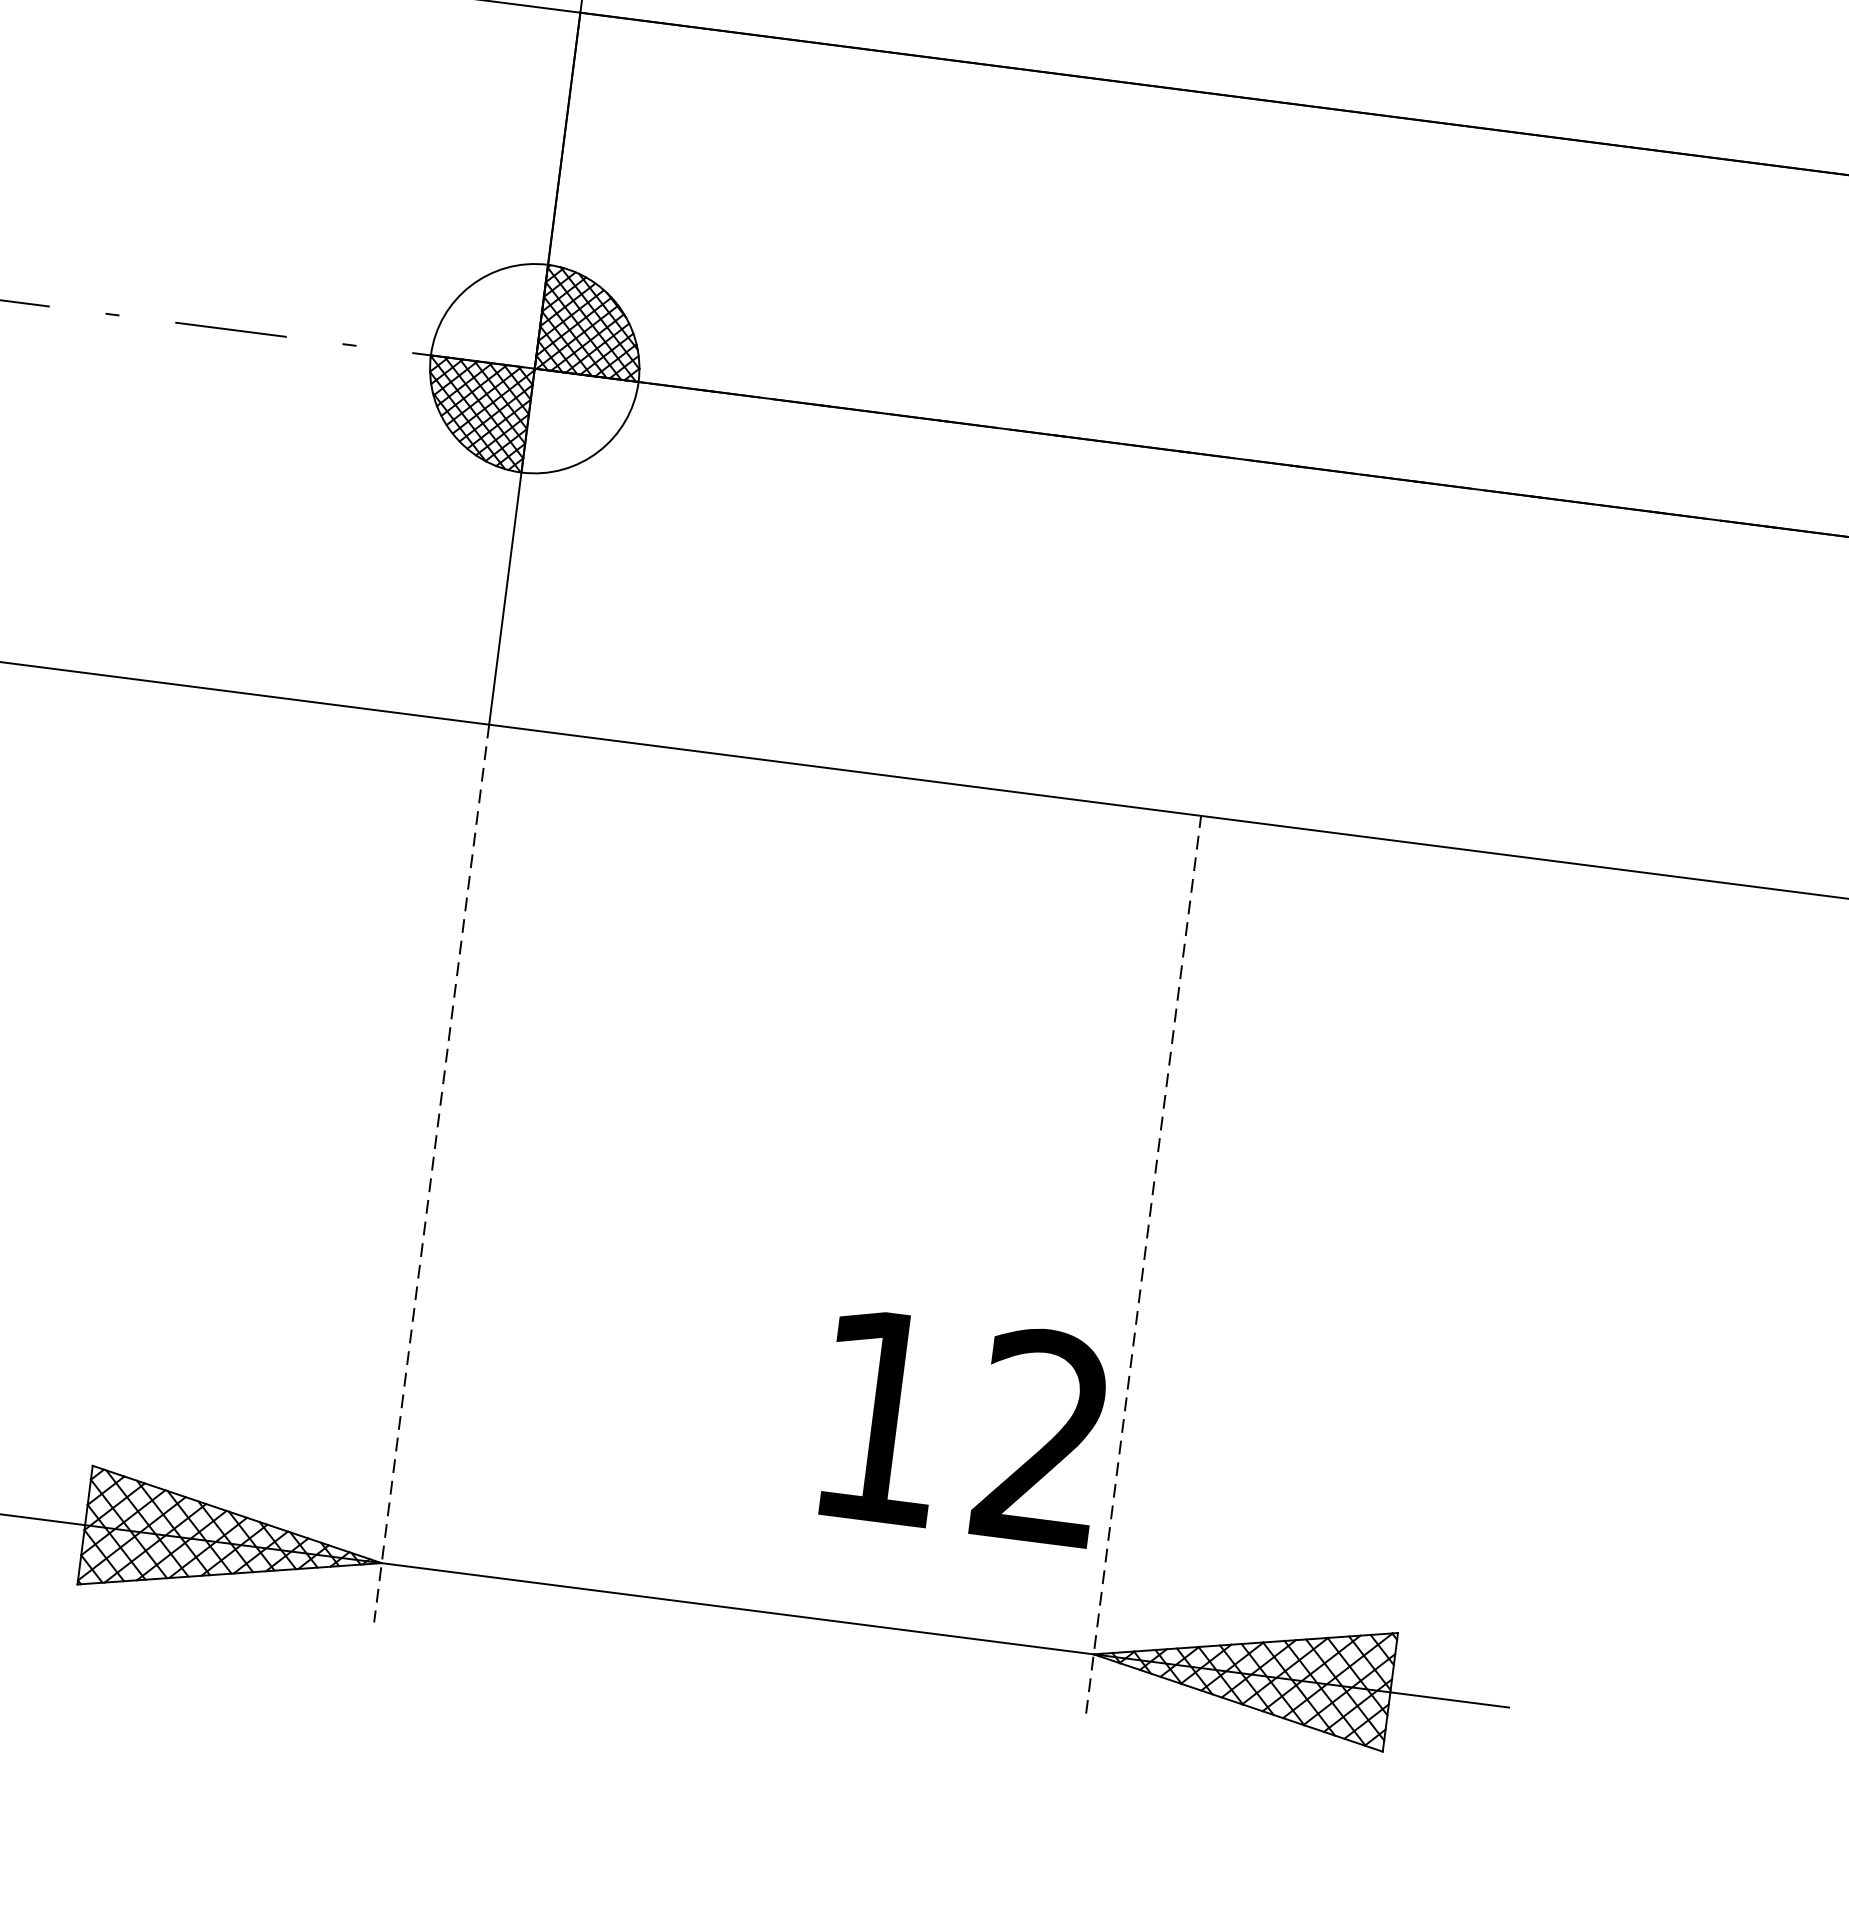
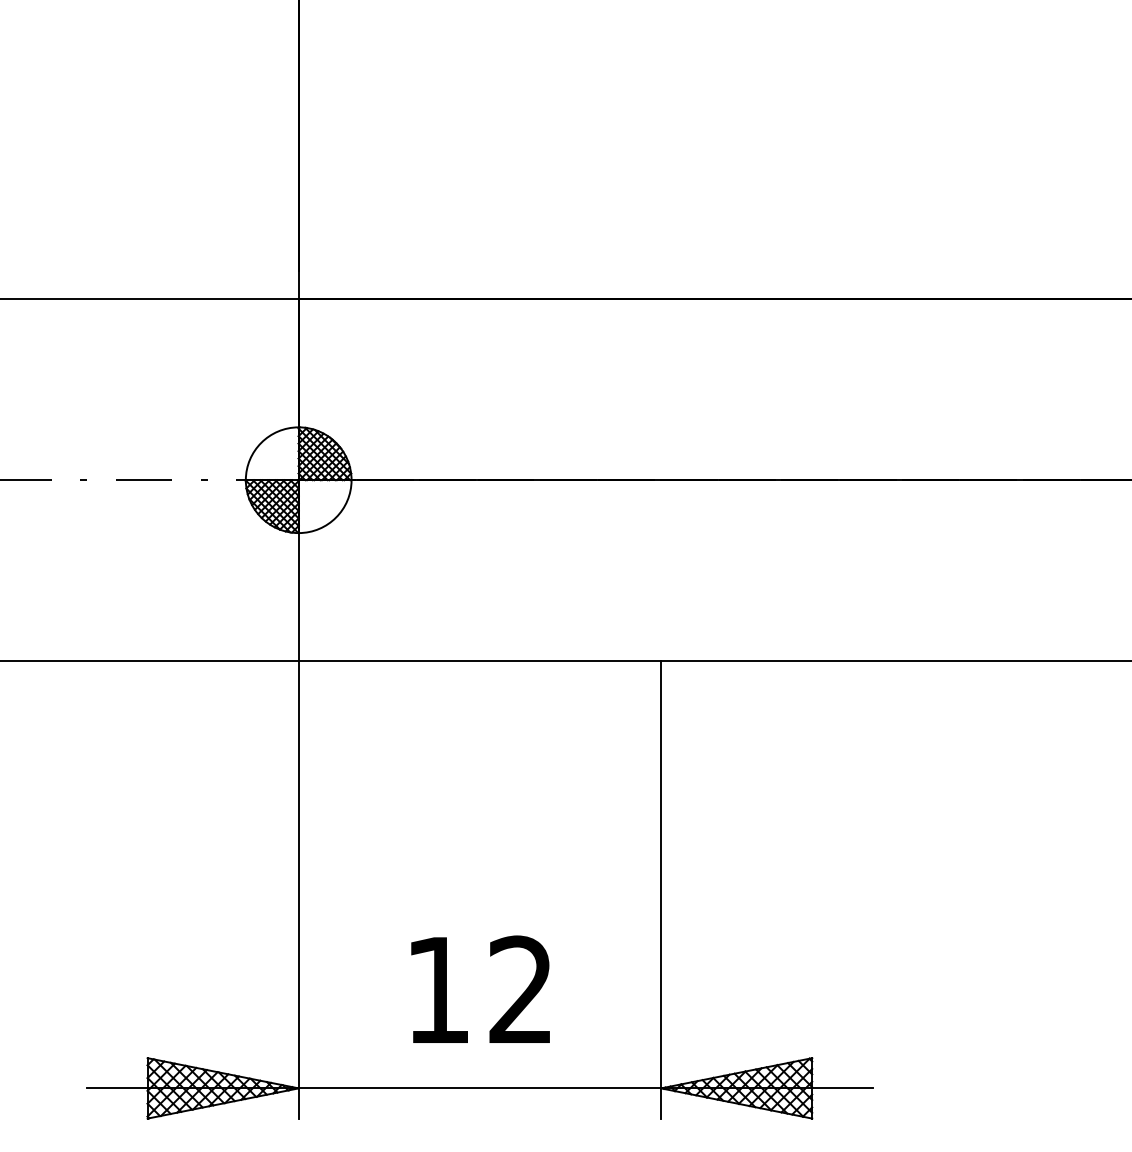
line: (431, 1174) -> (298, 890), dashed -> solid
line: (1144, 1265) -> (661, 890), dashed -> solid
text: (964, 1424) -> (480, 988), moved

